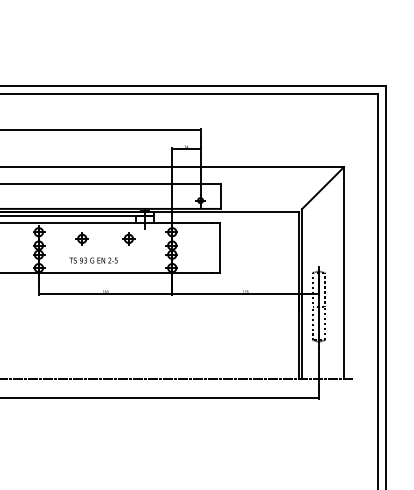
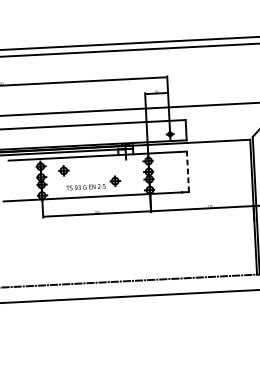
part: (81, 238) -> (63, 170), moved
part: (128, 238) -> (114, 180), moved
line: (220, 247) -> (188, 171), solid -> dashed

